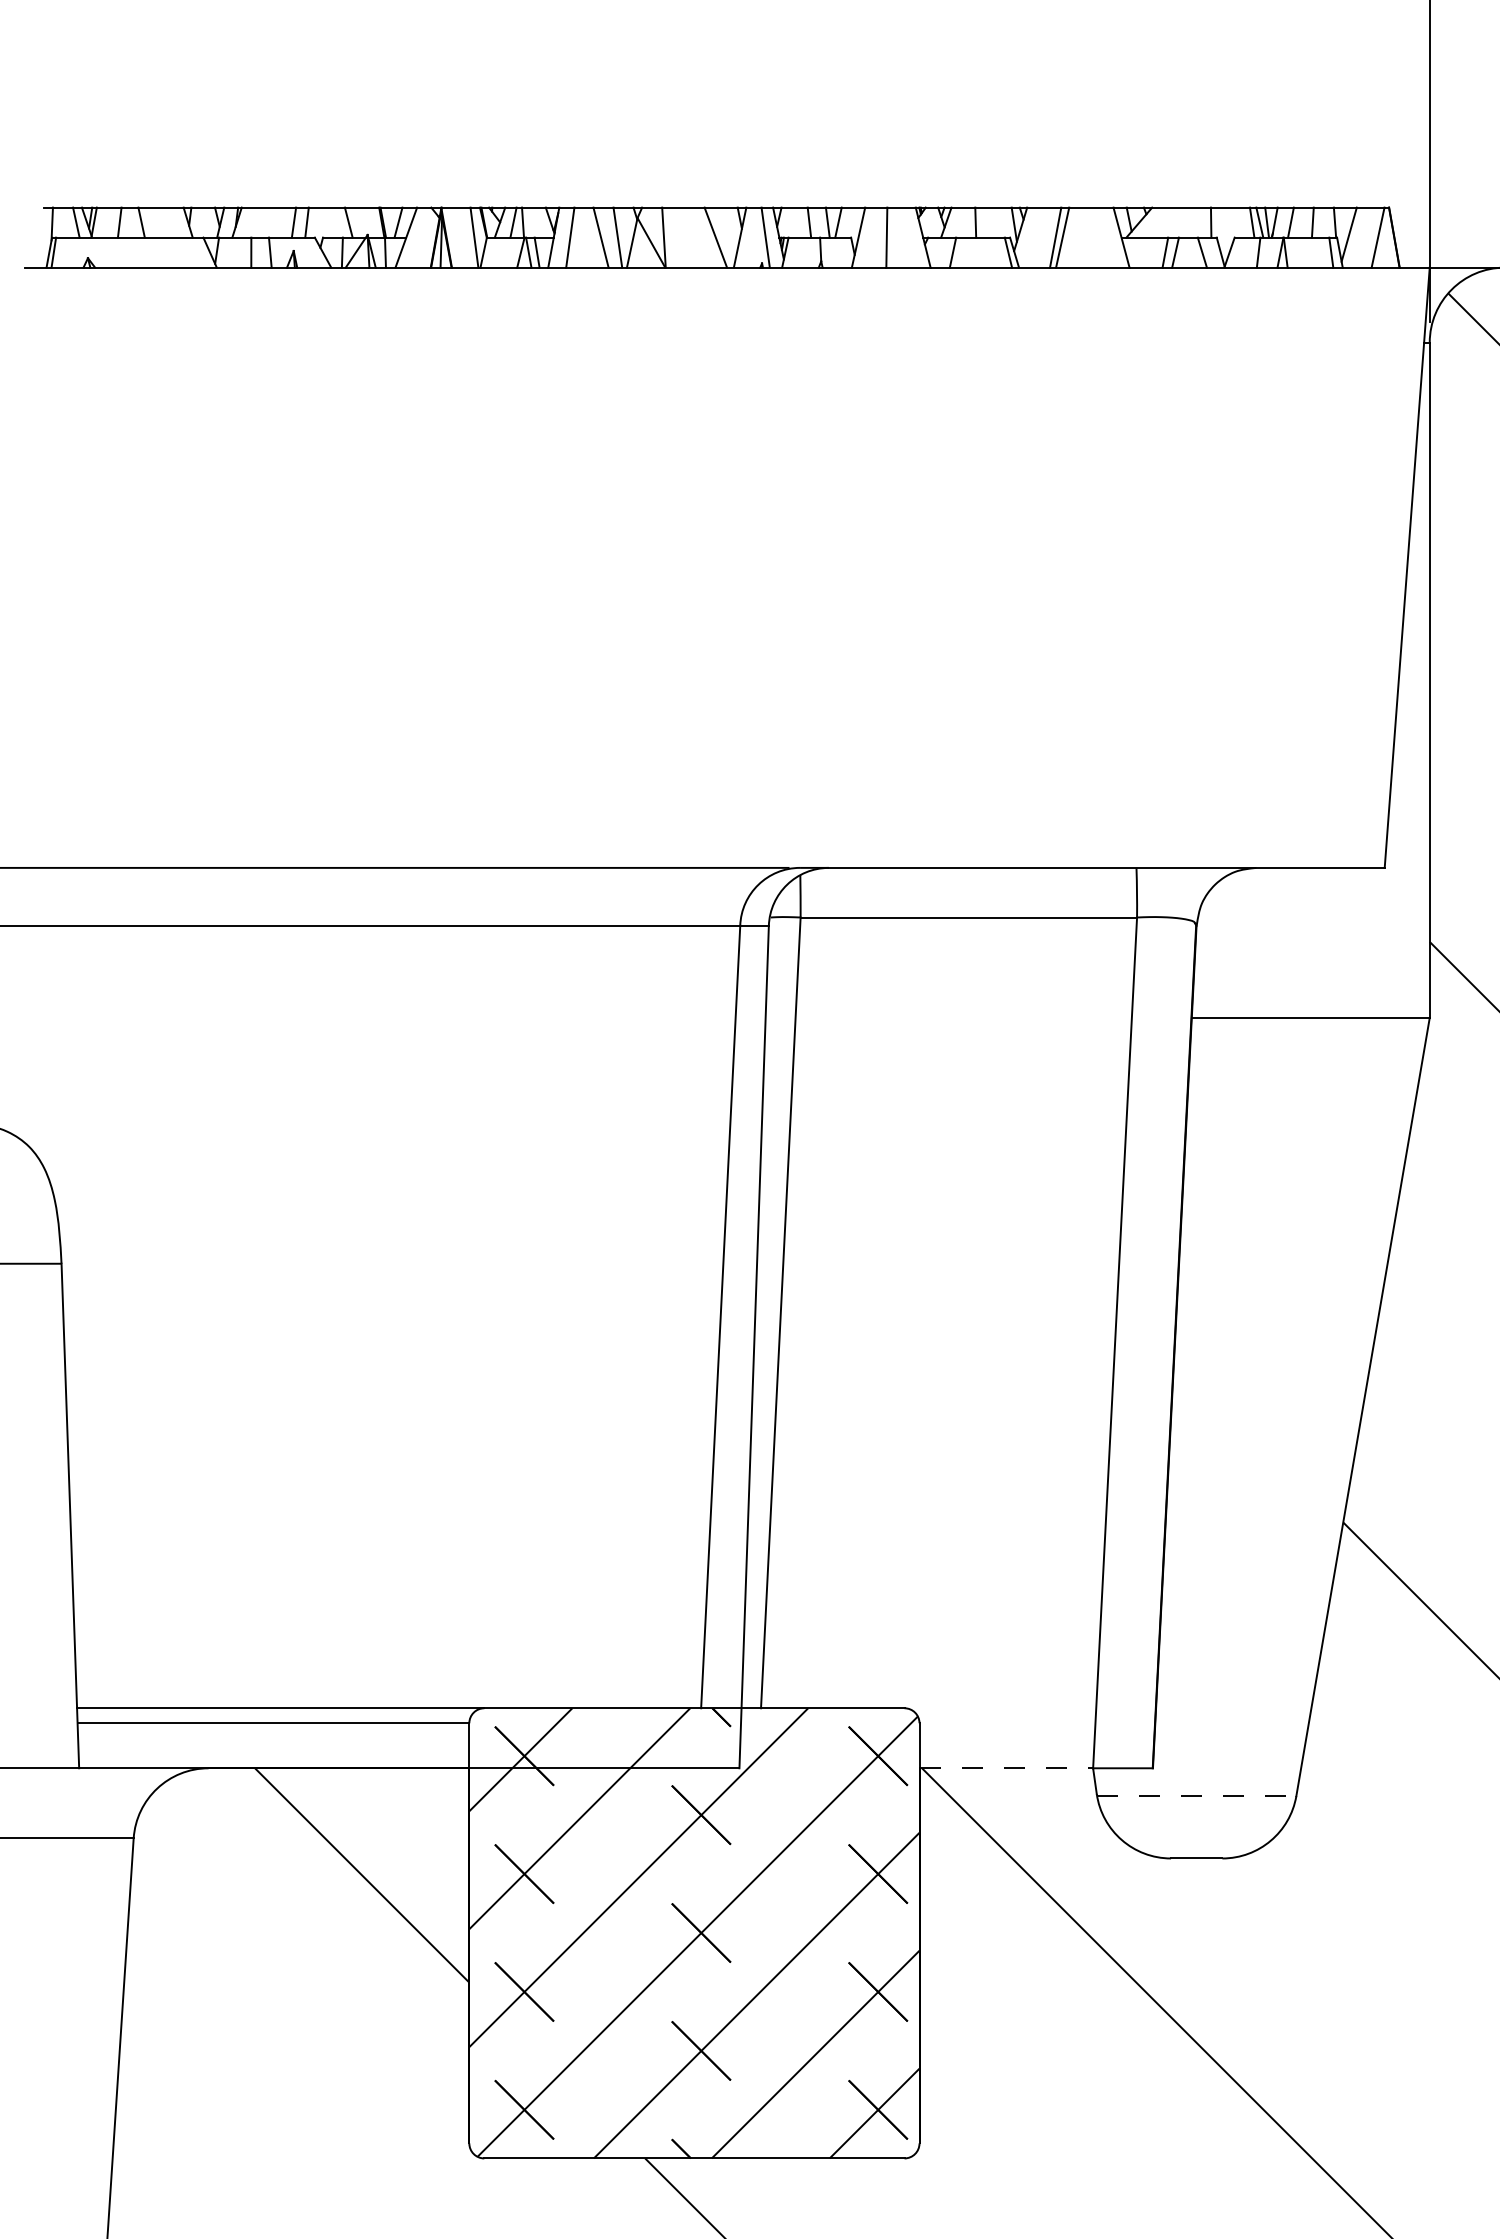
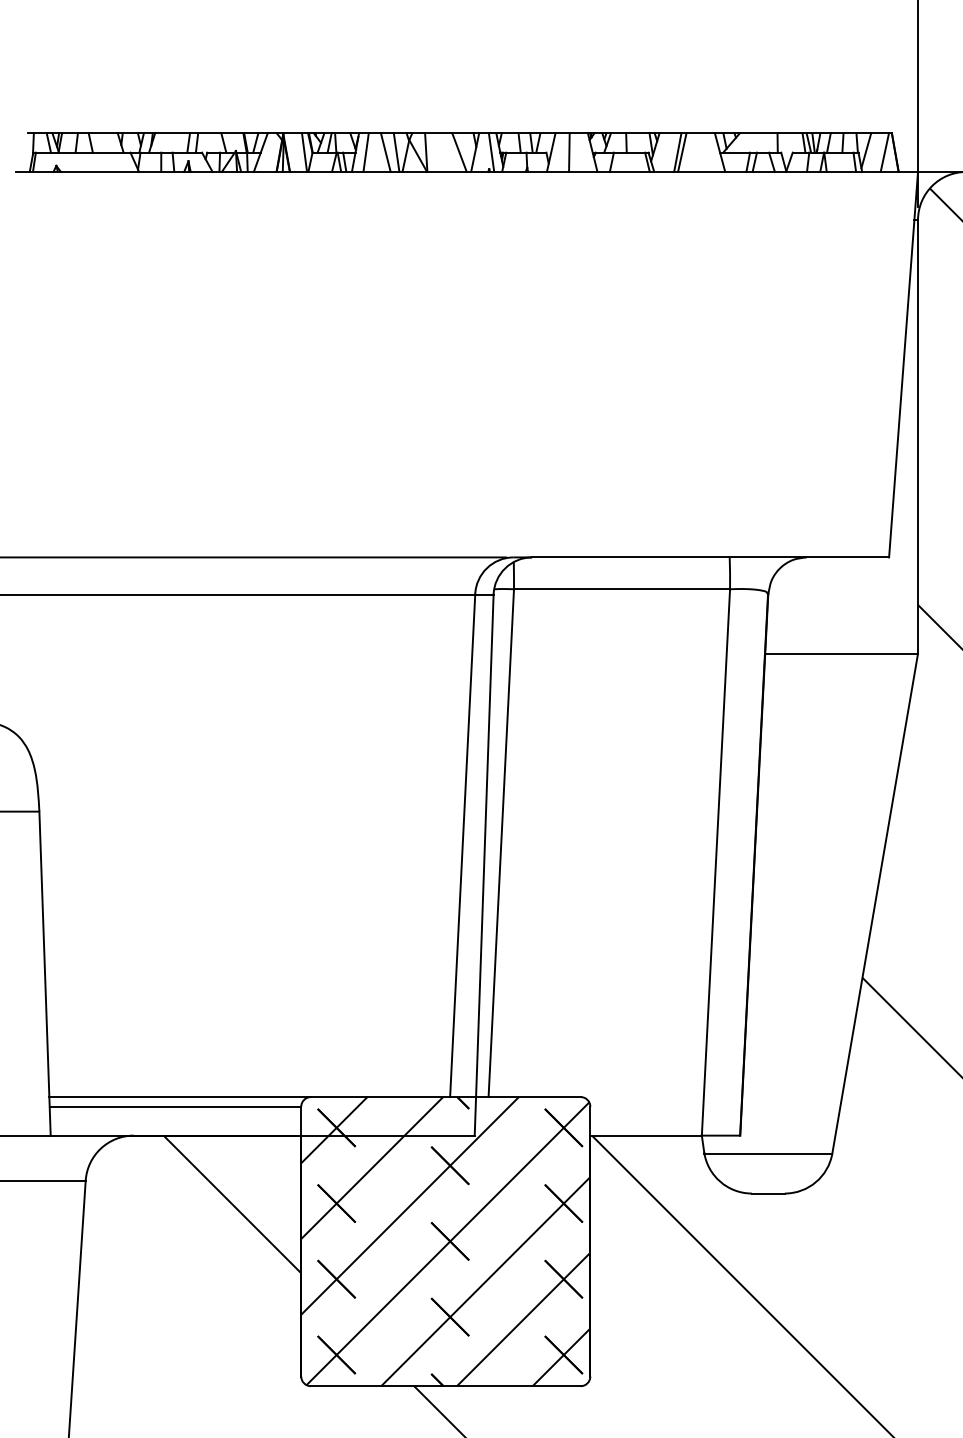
line: (1006, 1768) -> (646, 1135), dashed -> solid
line: (1196, 1796) -> (768, 1153), dashed -> solid

